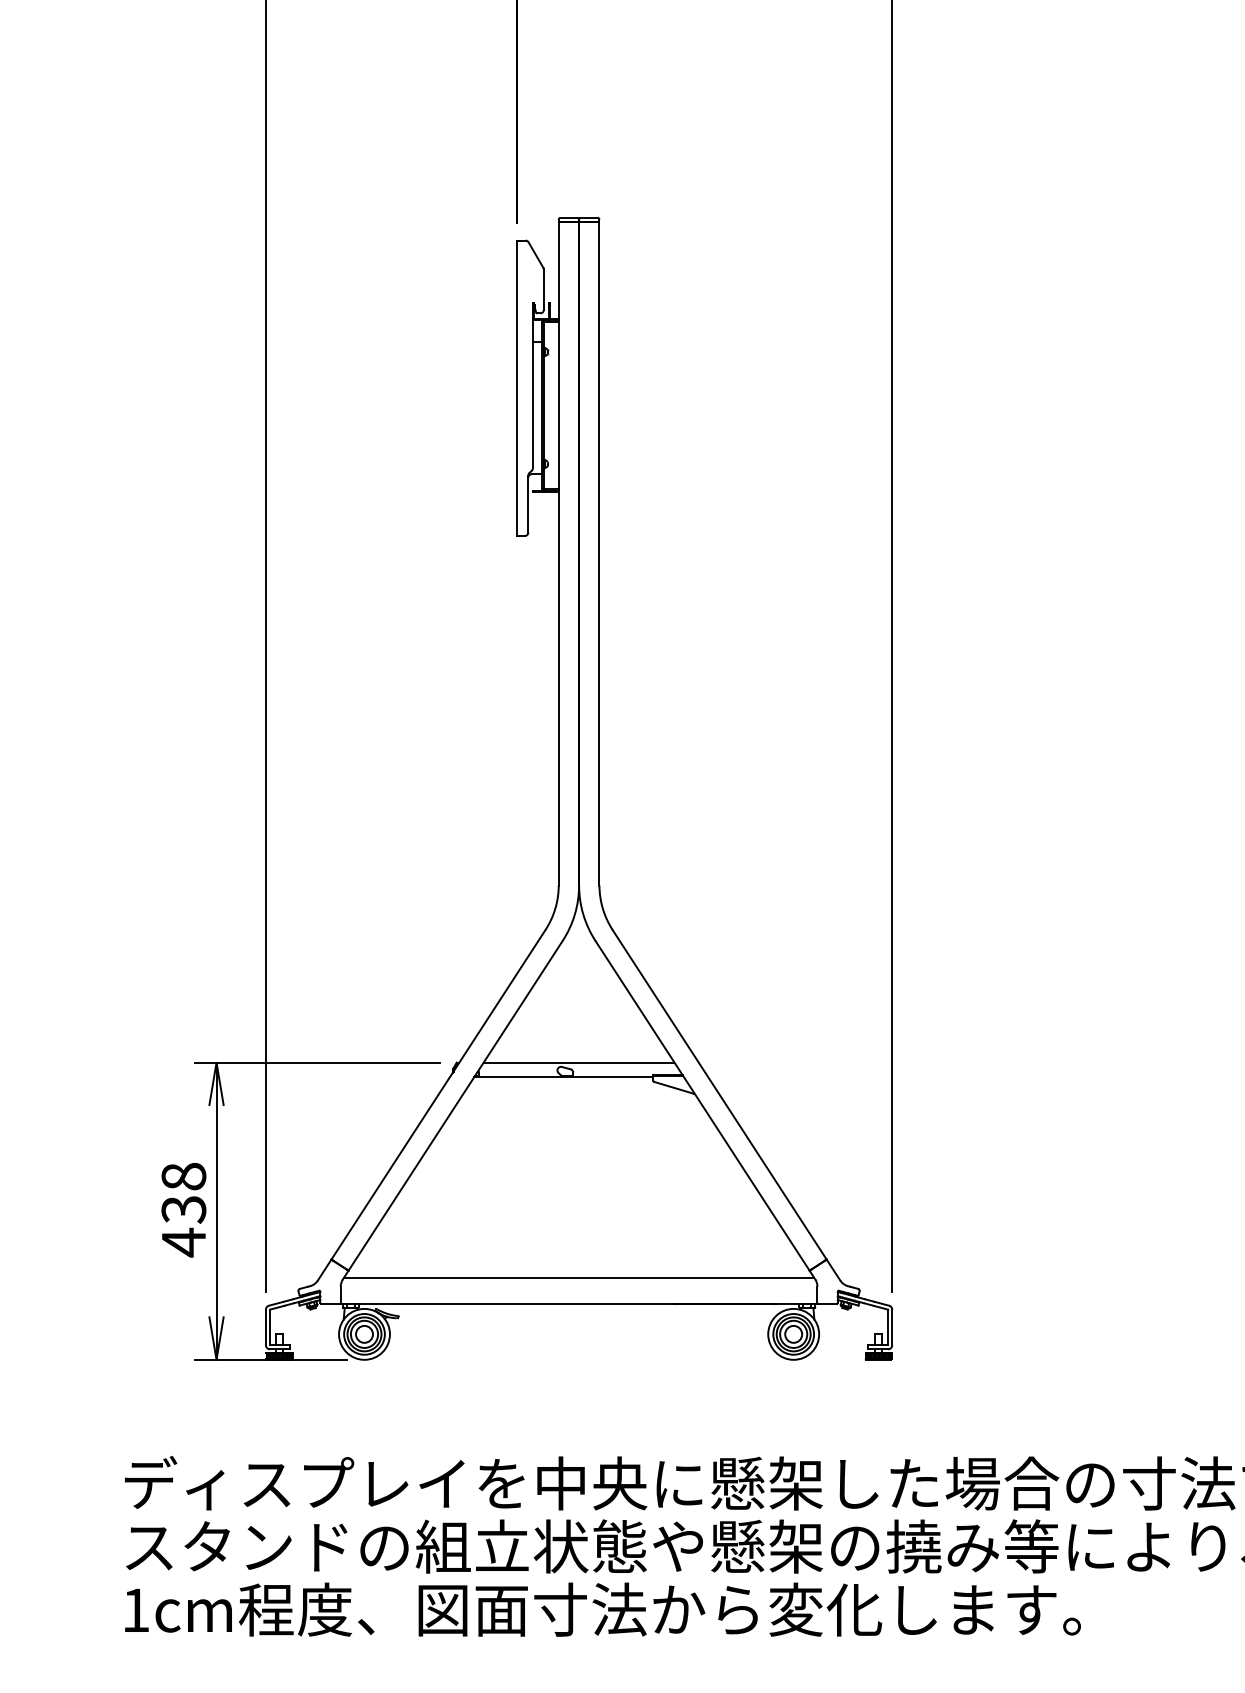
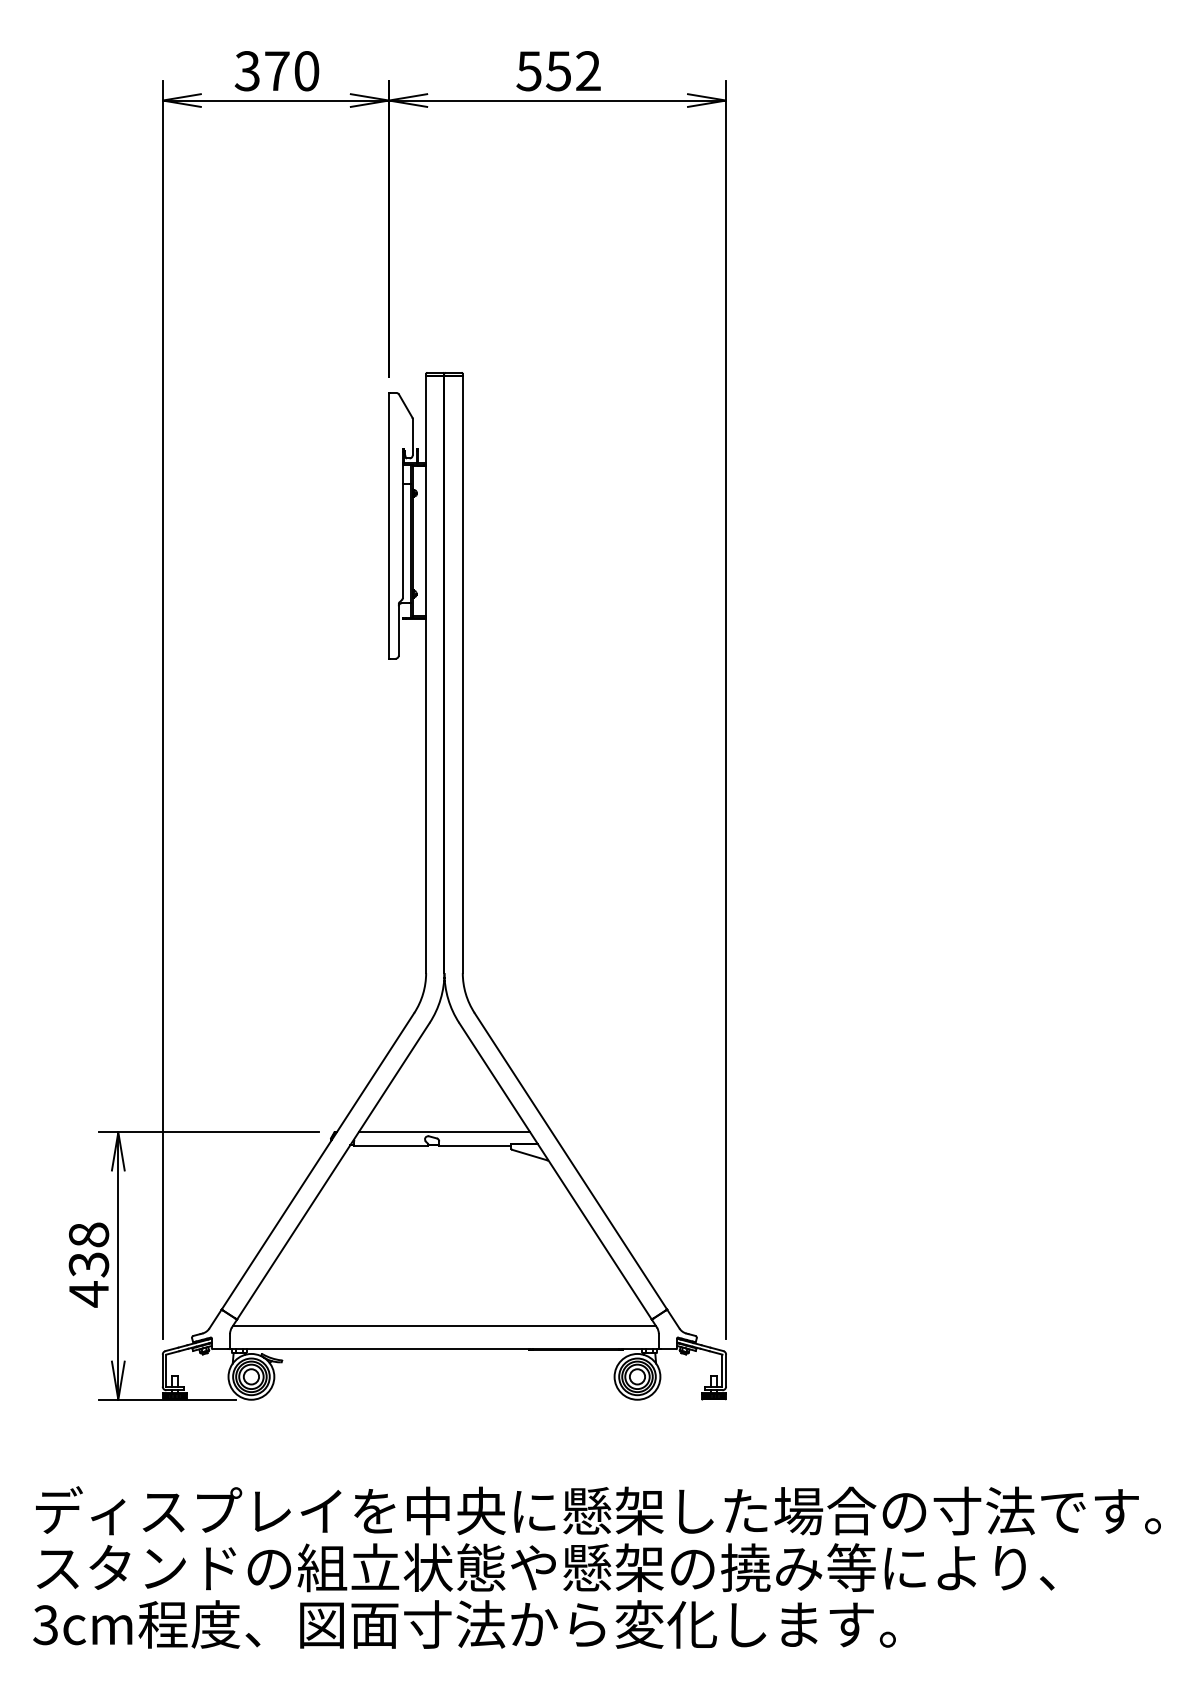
text: (135, 1610) -> (45, 1625), 1cm -> 3cm

